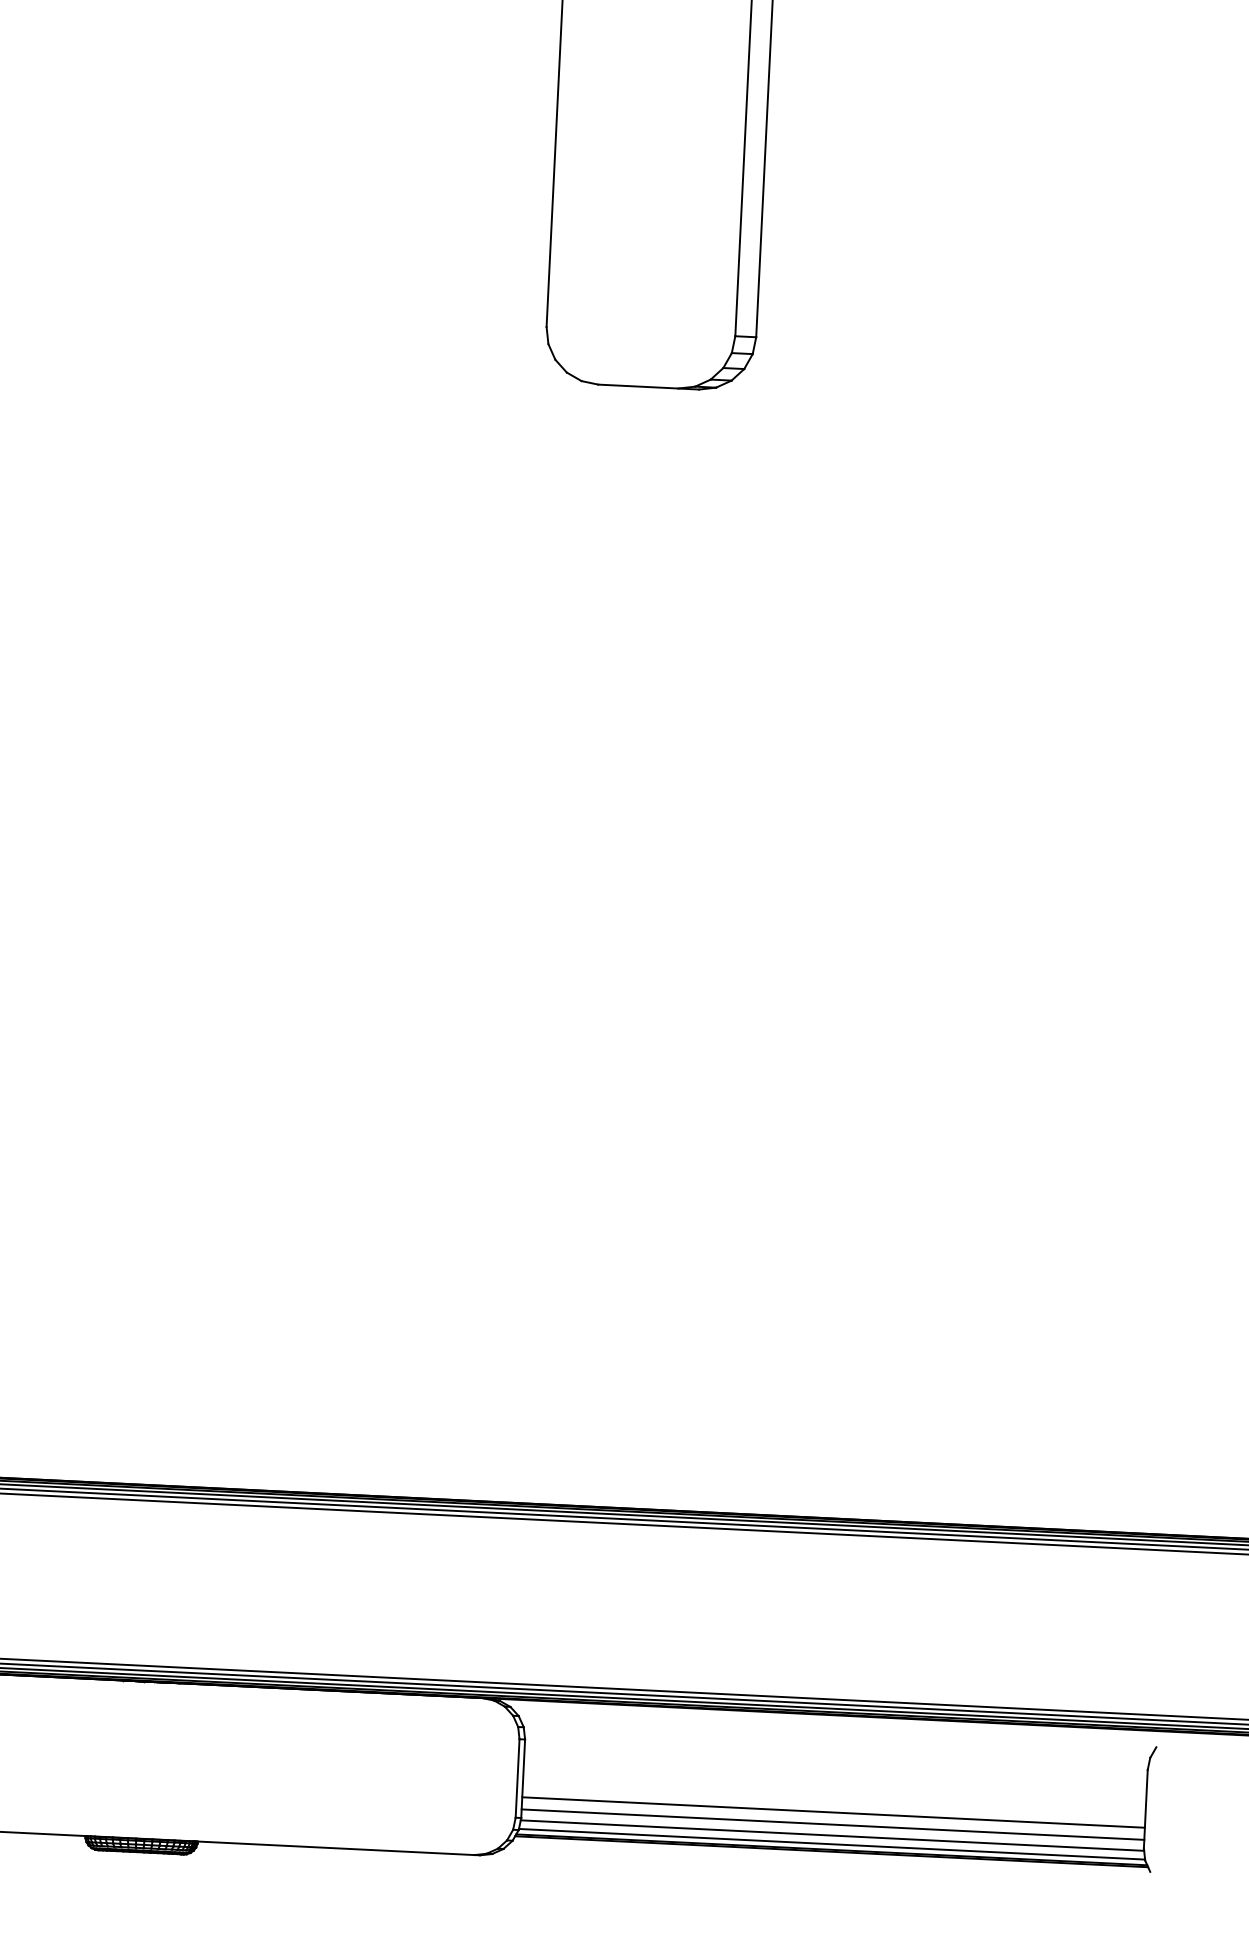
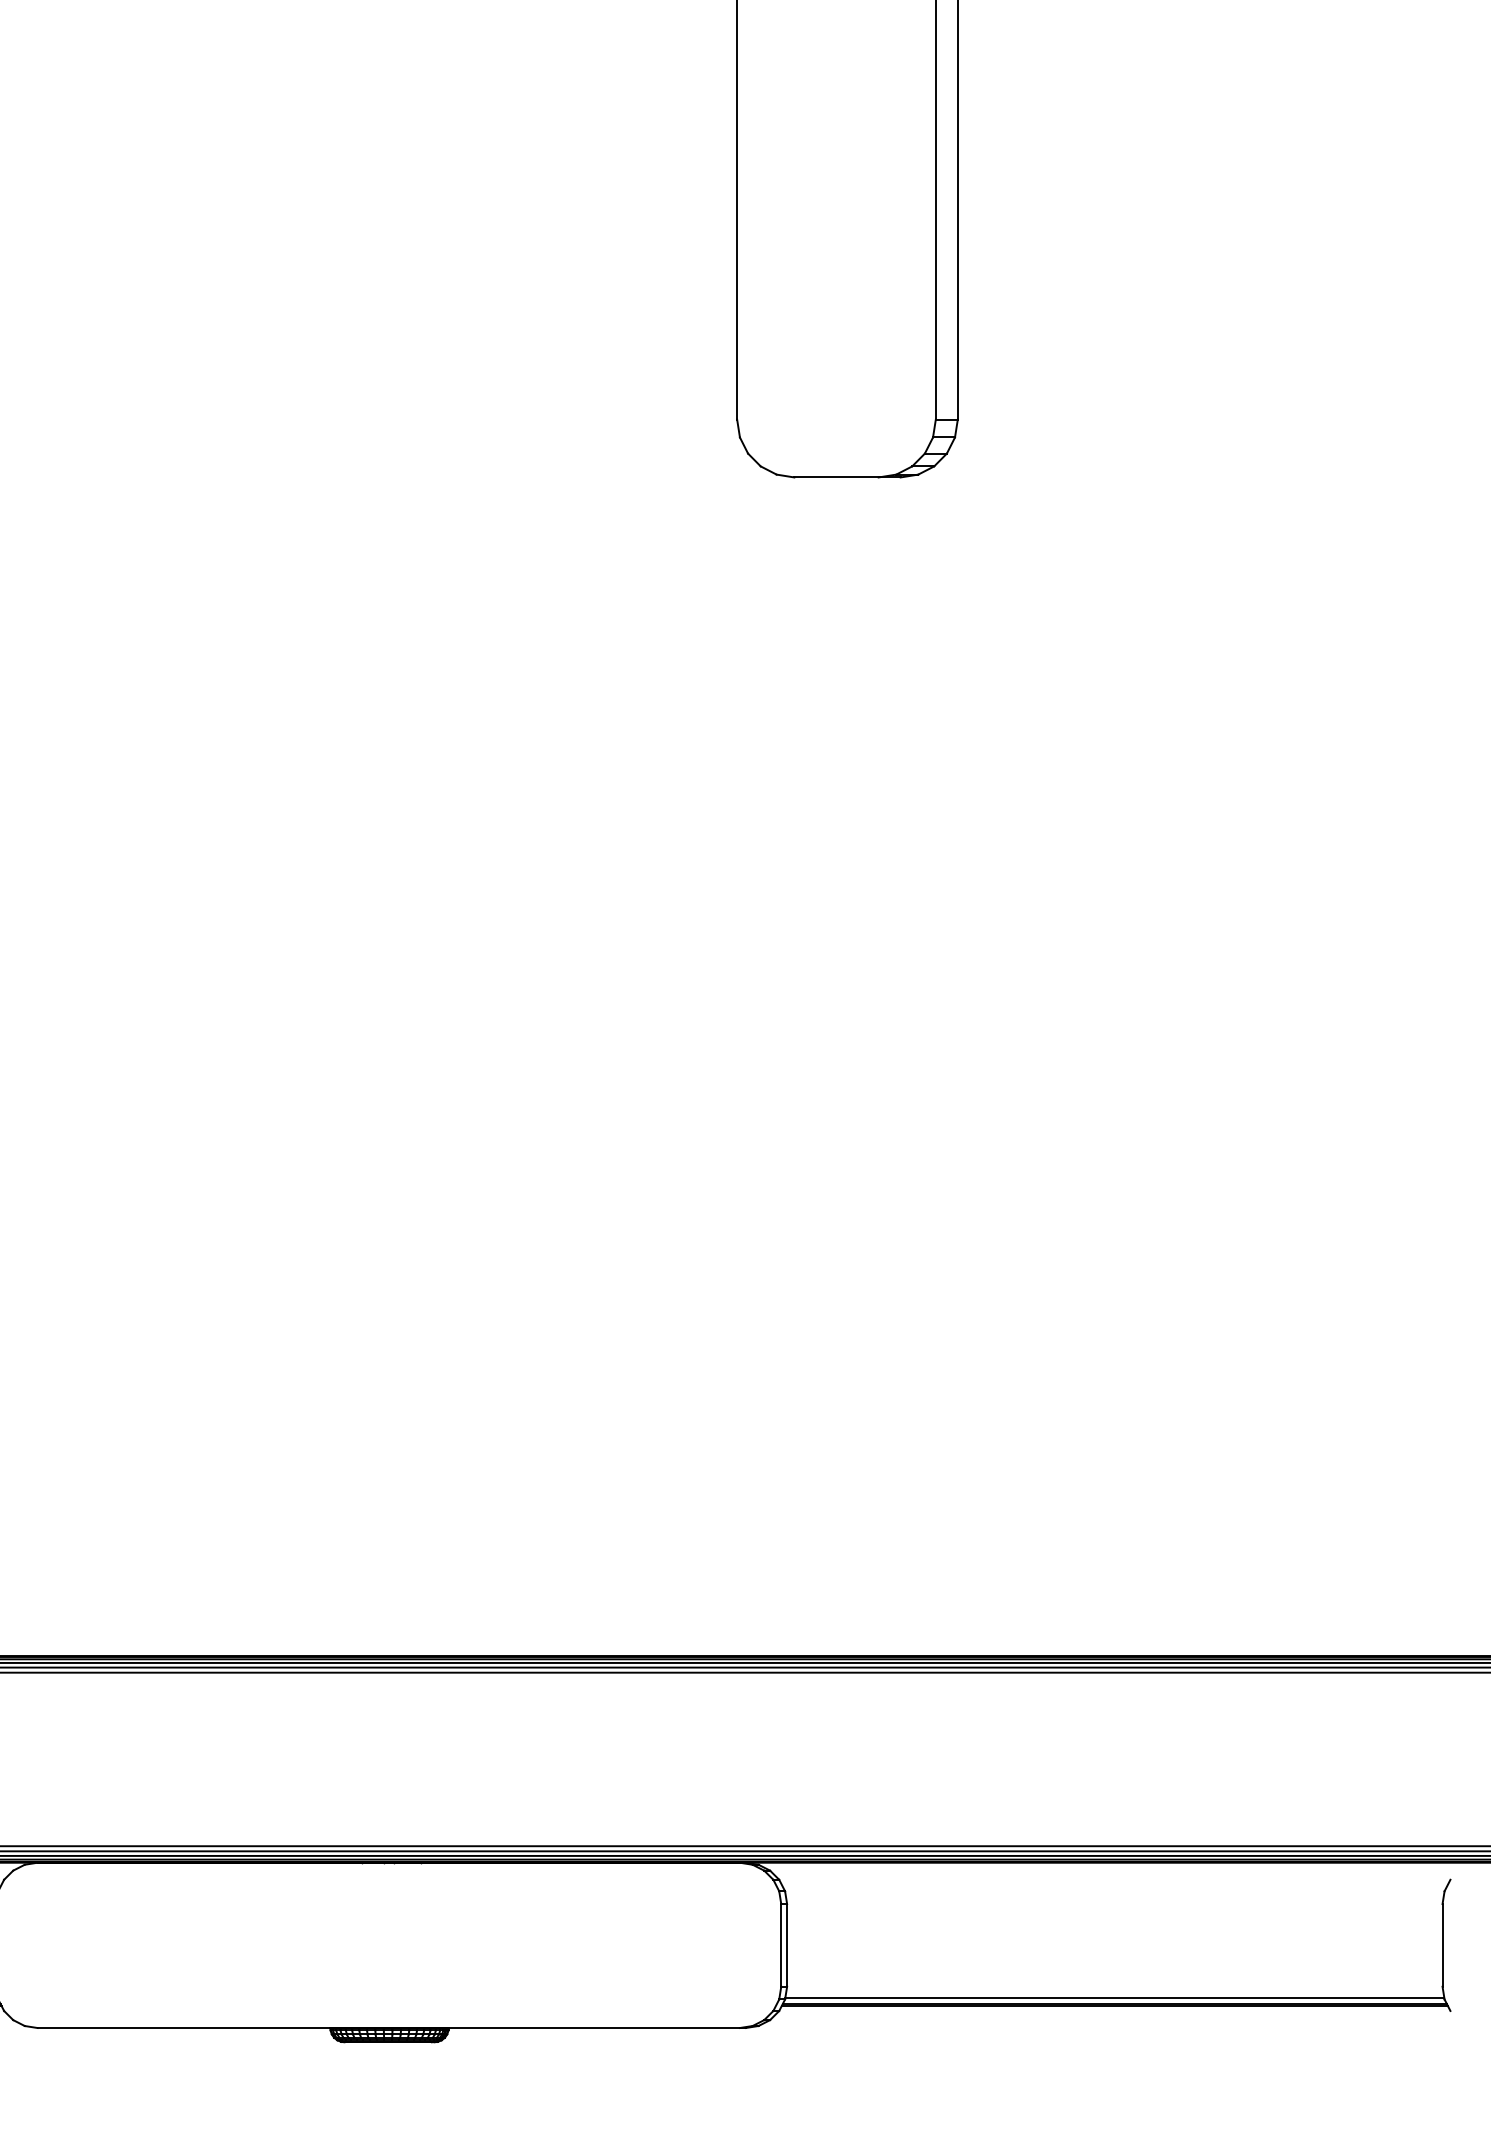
line: (833, 1812) -> (1114, 1964), removed
line: (832, 1824) -> (1114, 1977), removed
line: (832, 1835) -> (1114, 1989), removed

